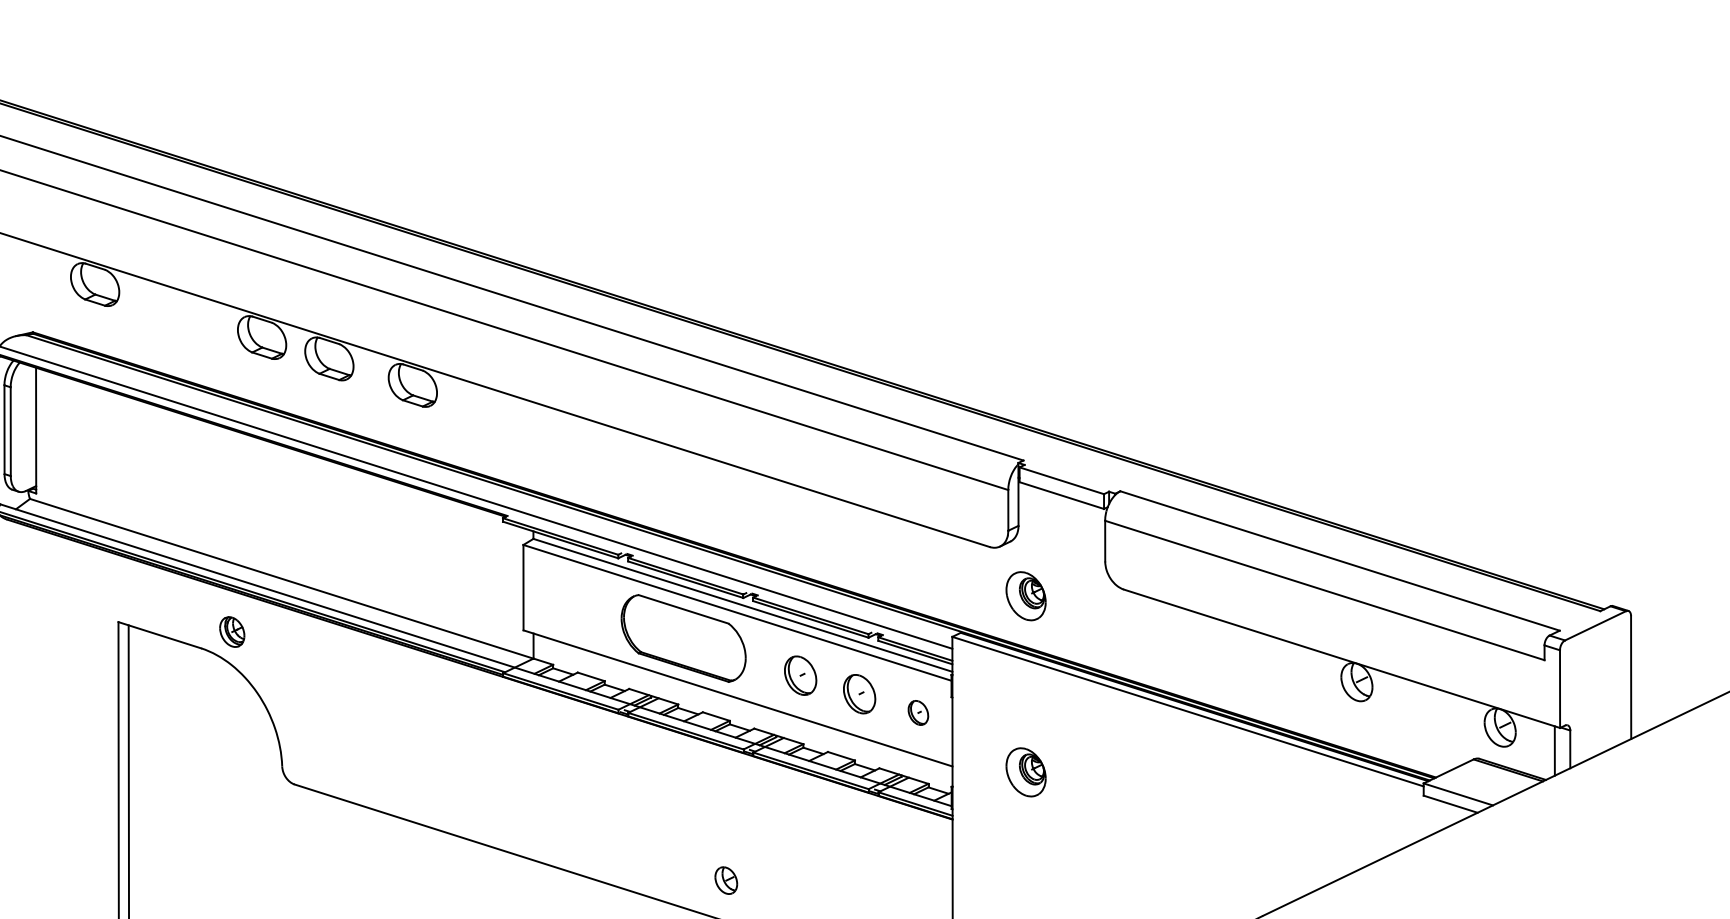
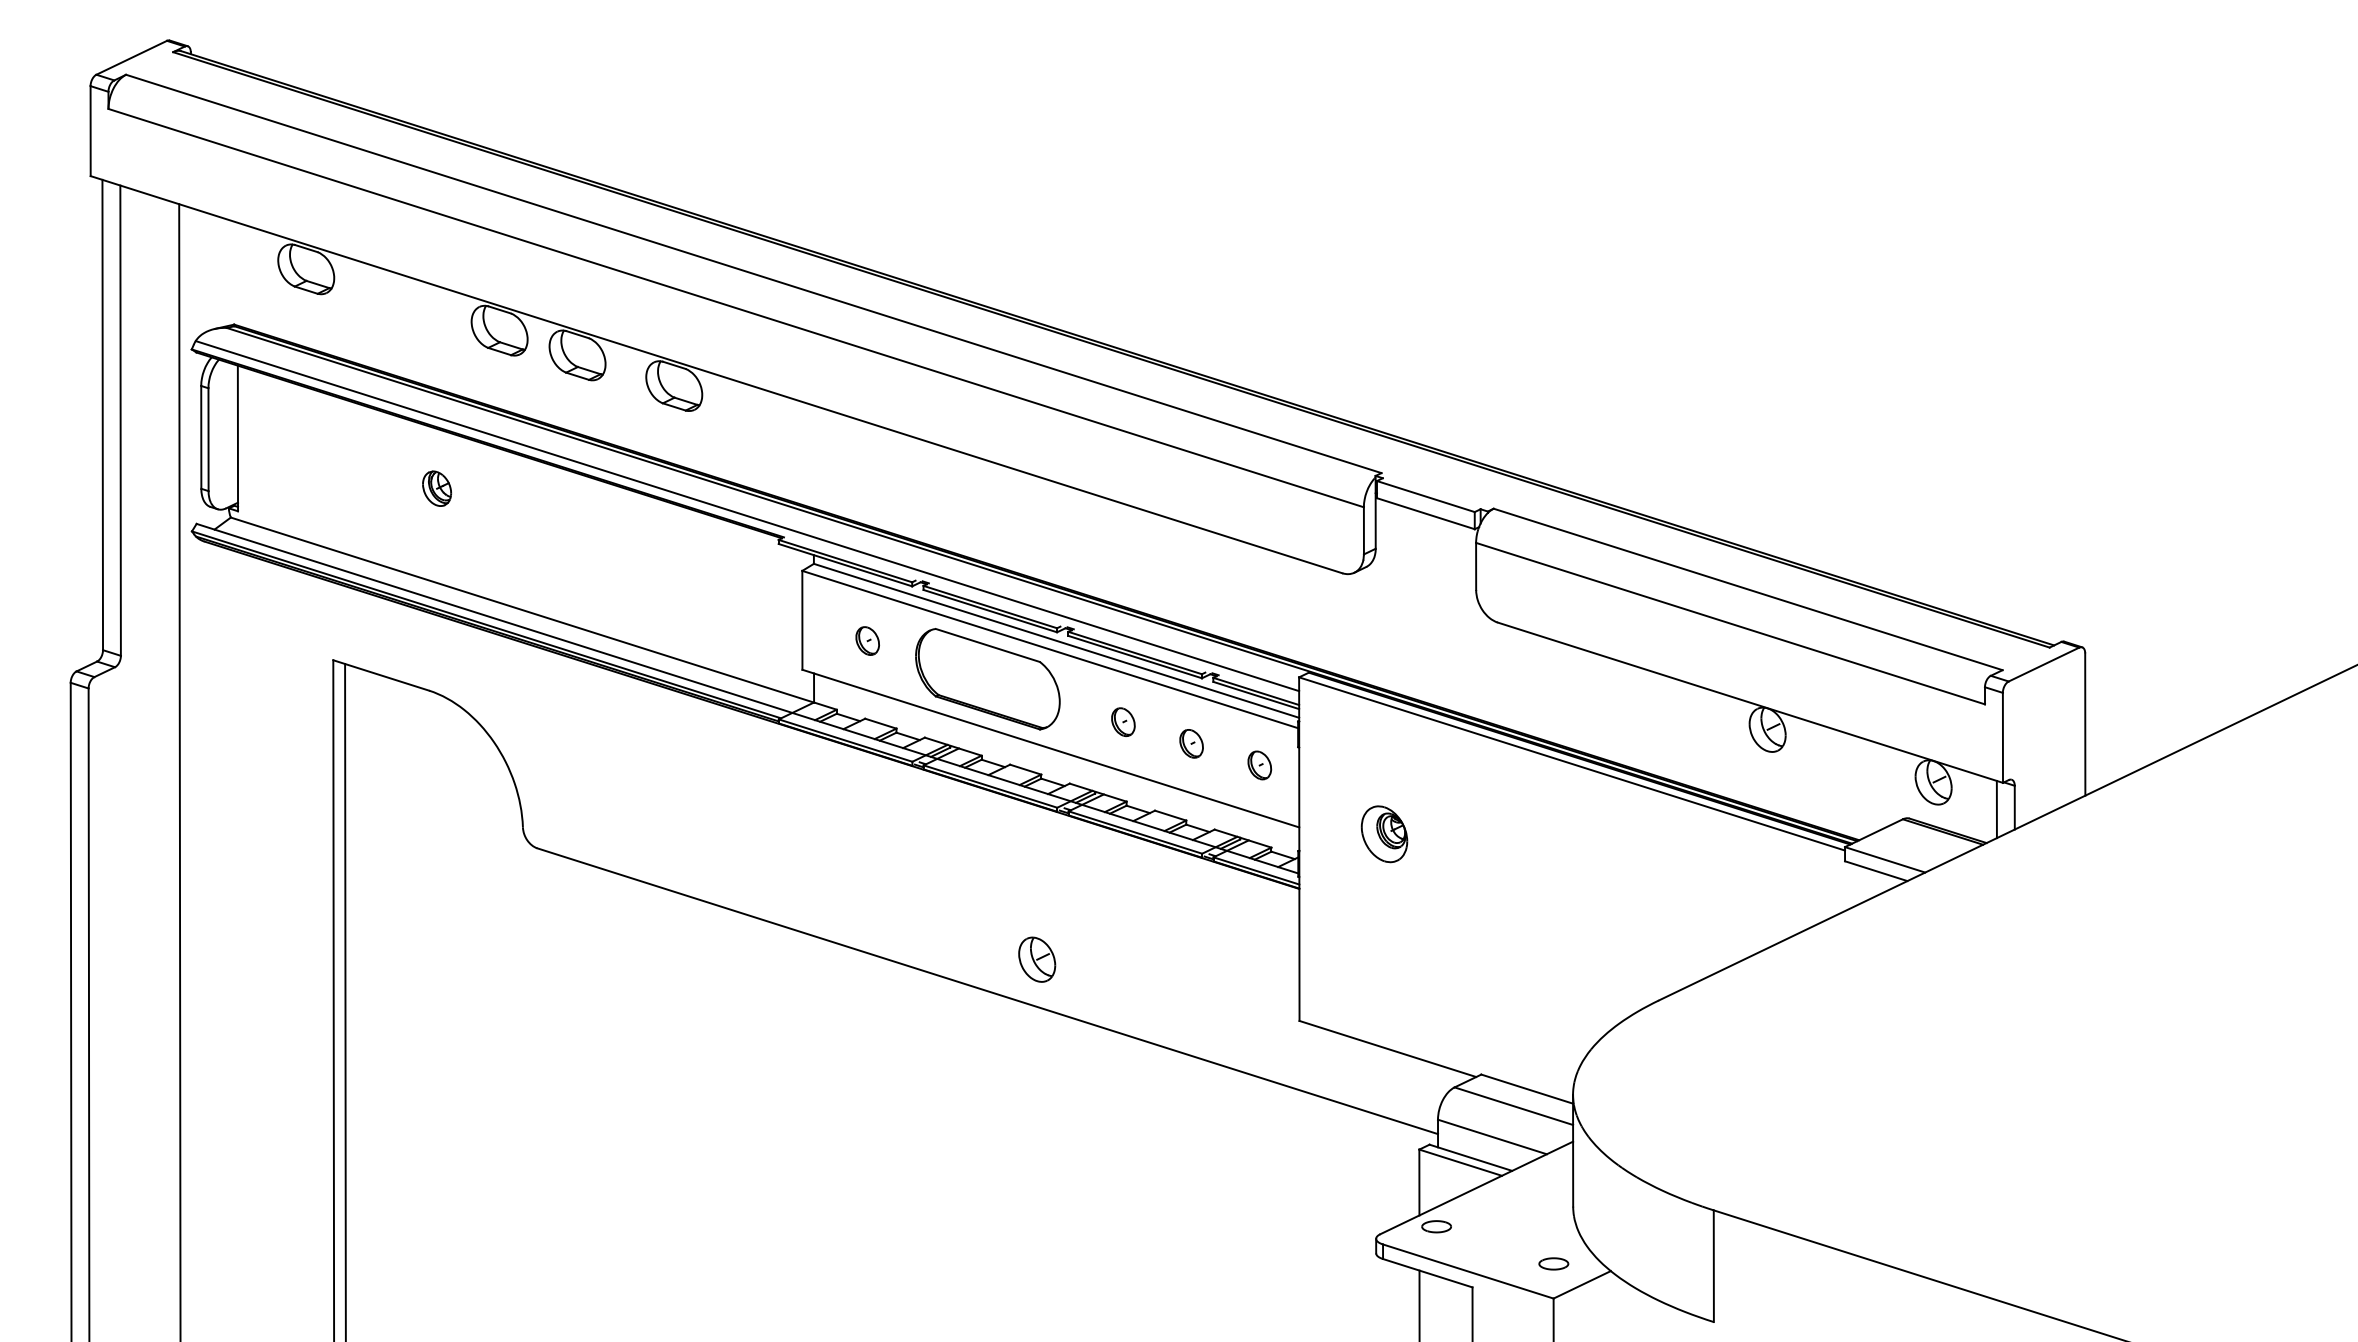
part: (1026, 596) -> (1384, 630), removed
part: (579, 605) -> (867, 640), added
part: (232, 631) -> (437, 488), moved
part: (800, 674) -> (1123, 721), size x0.62
part: (859, 693) -> (1191, 743), size x0.62
part: (726, 880) -> (1037, 959), size x1.43

